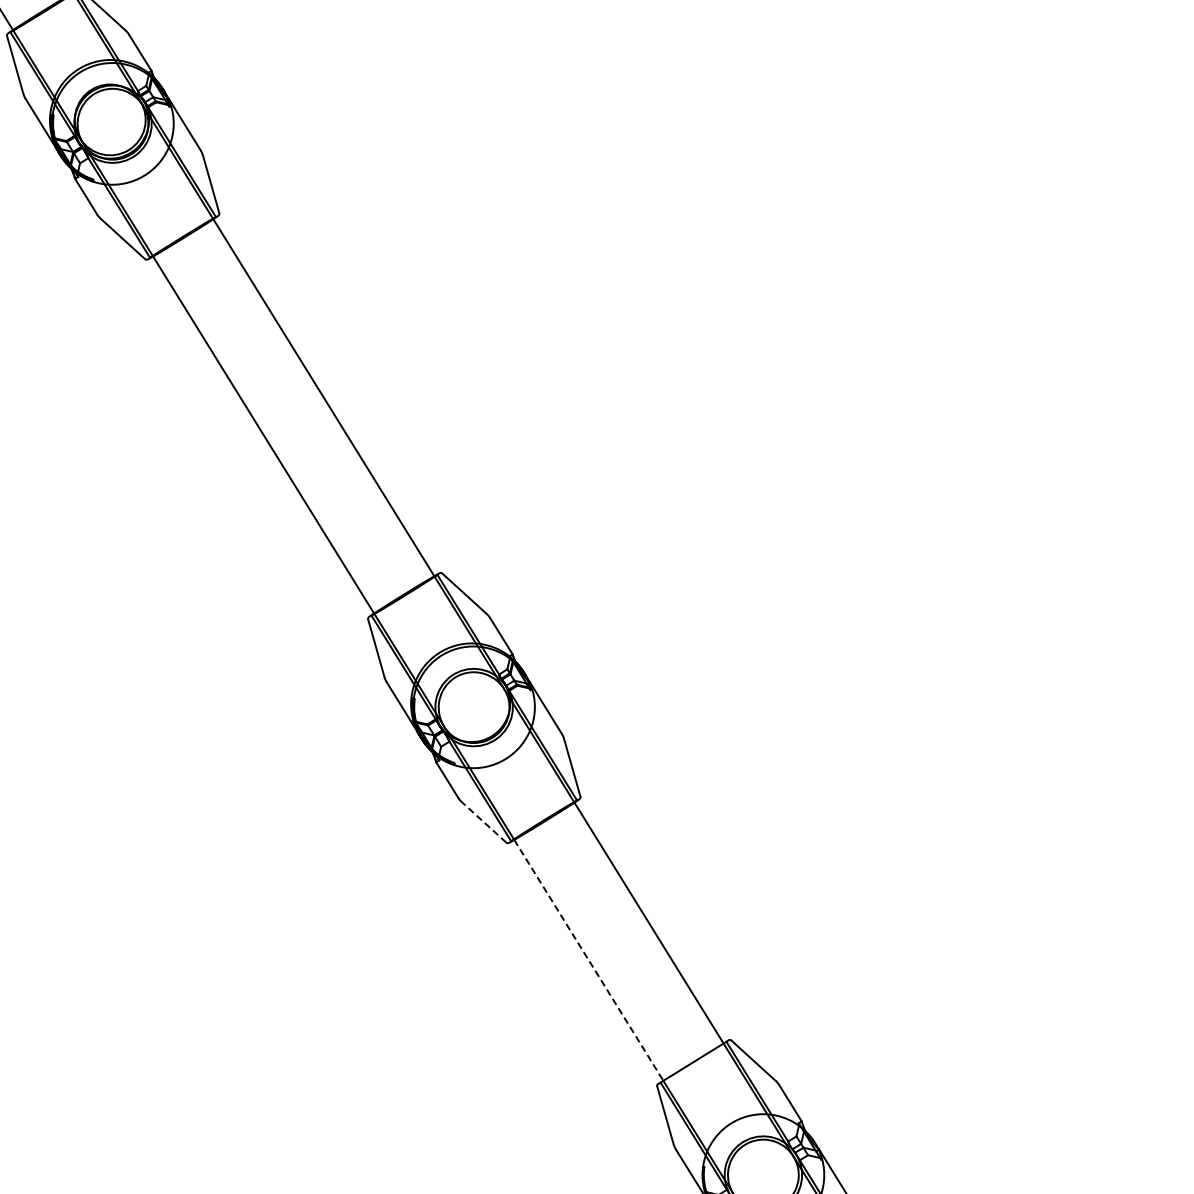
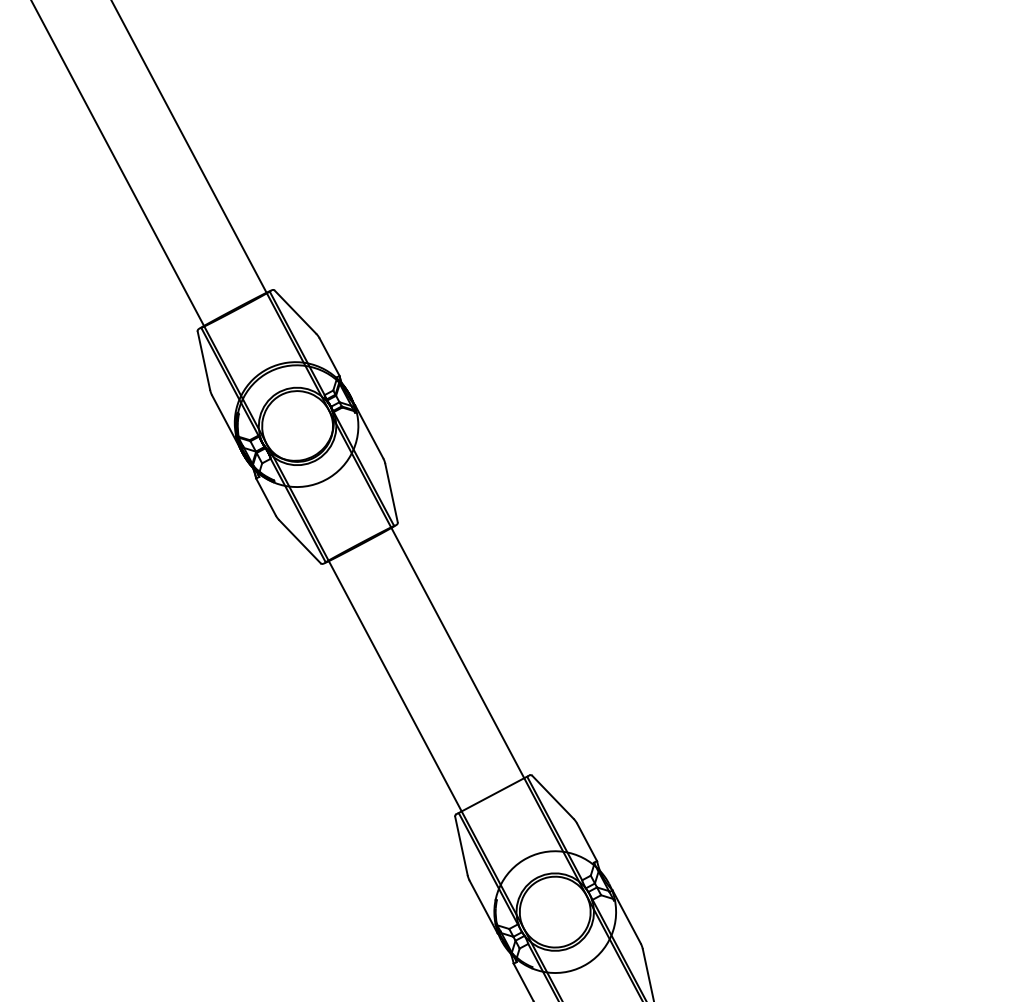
line: (484, 822) -> (300, 541), dashed -> solid
line: (588, 960) -> (394, 686), dashed -> solid

